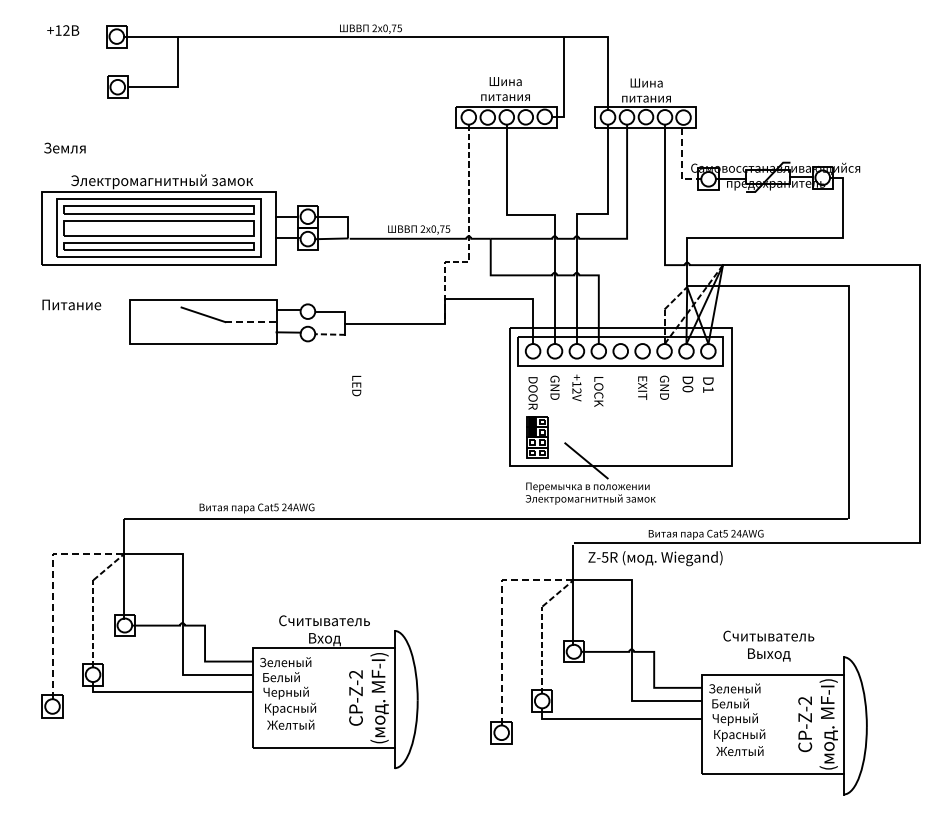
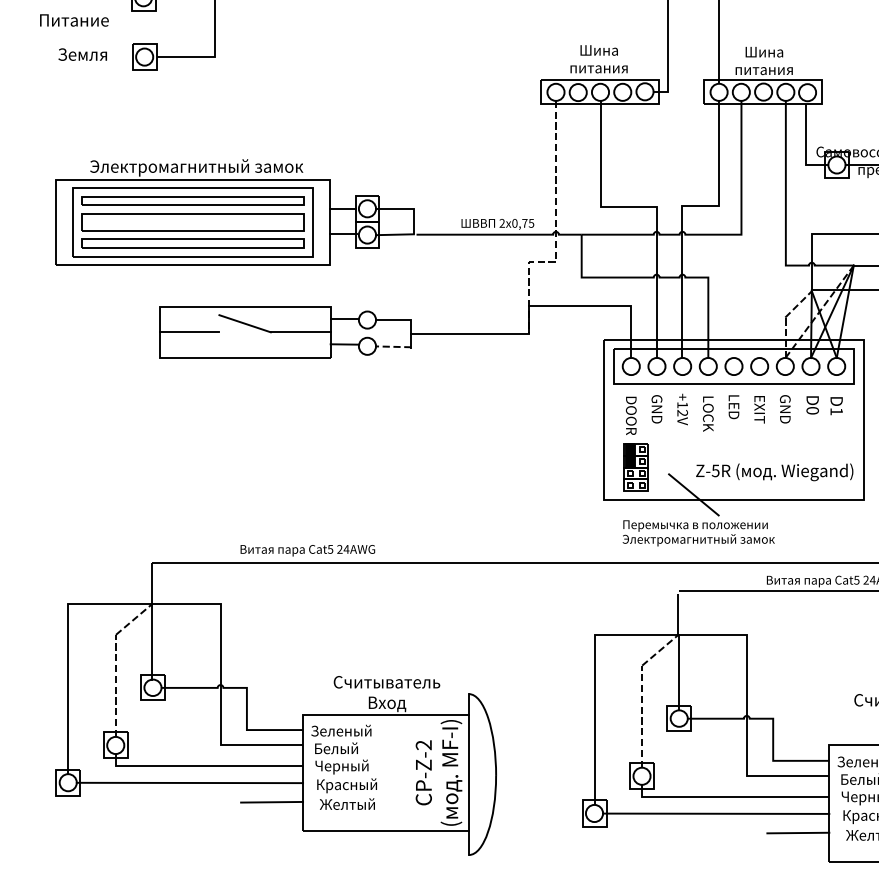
text: (64, 147) -> (82, 53), moved
line: (682, 164) -> (806, 147), dashed -> solid
text: (71, 304) -> (74, 19), moved
line: (155, 322) -> (188, 332), added
line: (250, 322) -> (300, 332), dashed -> solid
text: (356, 386) -> (733, 407), moved
text: (655, 558) -> (774, 472), moved
line: (52, 589) -> (68, 645), dashed -> solid
line: (501, 616) -> (594, 677), dashed -> solid
line: (155, 706) -> (188, 782), added
line: (226, 722) -> (272, 801), added
line: (605, 732) -> (716, 813), added
line: (675, 749) -> (798, 833), added

